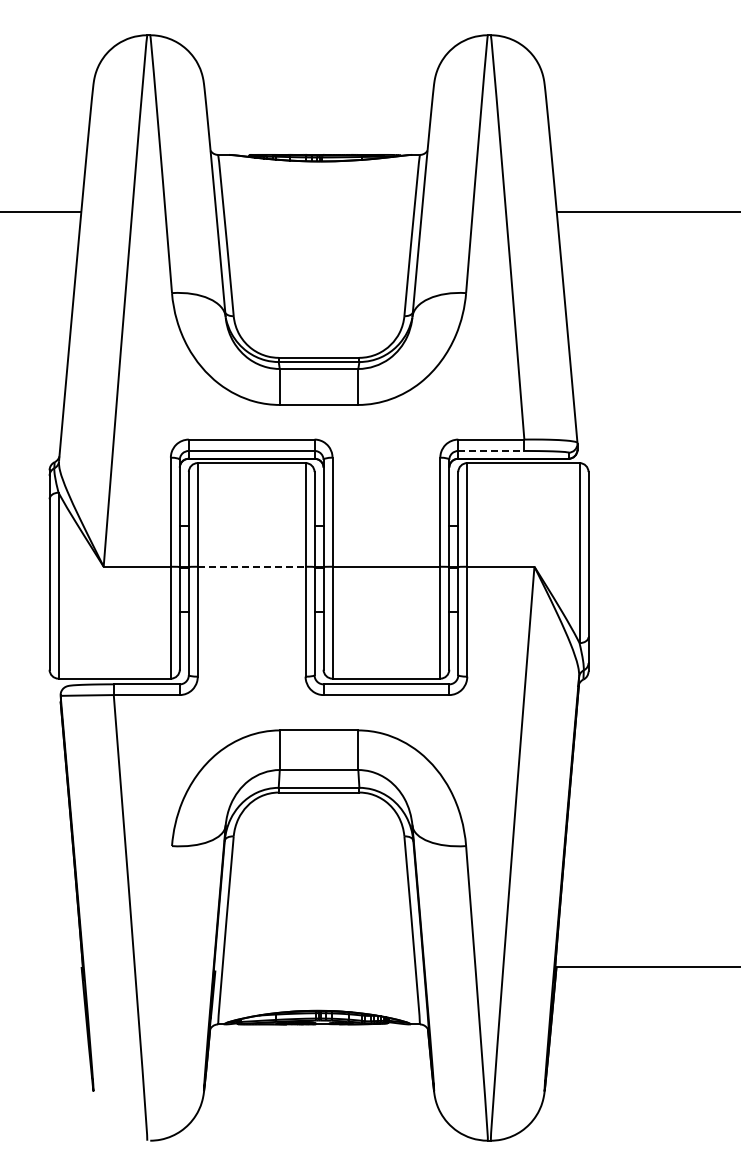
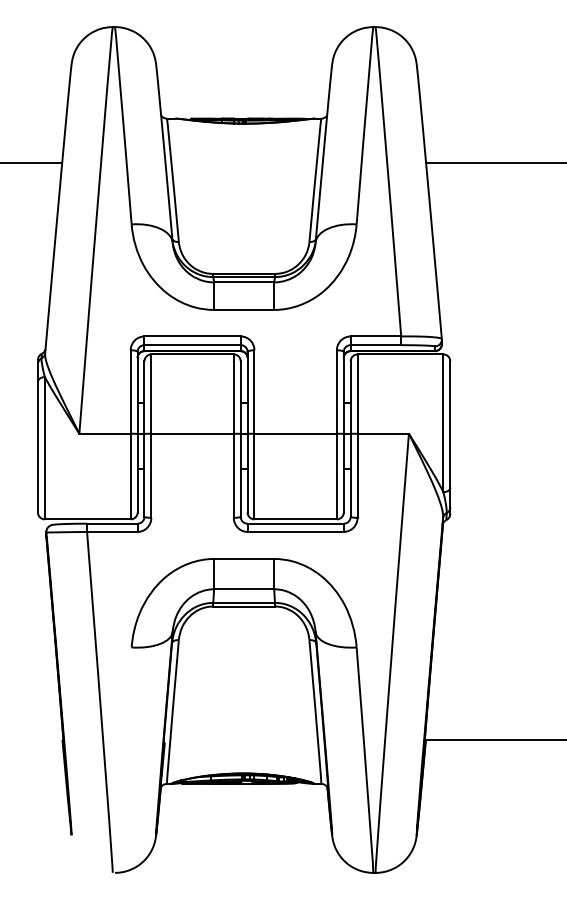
line: (491, 450) -> (376, 344), dashed -> solid
line: (251, 566) -> (192, 433), dashed -> solid

